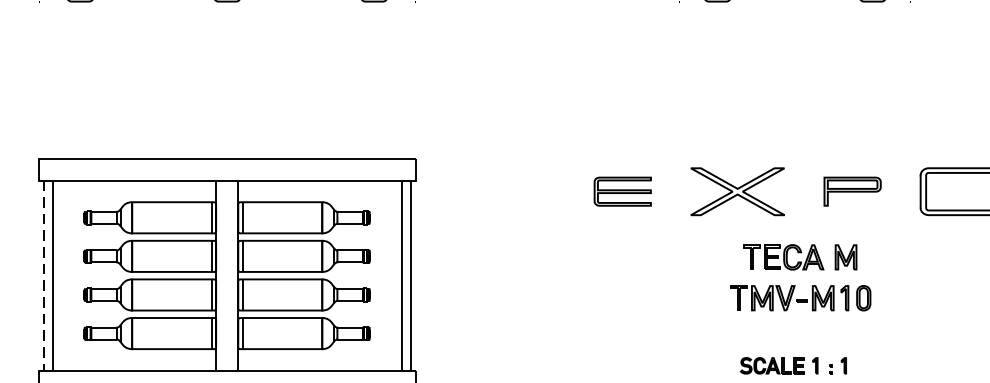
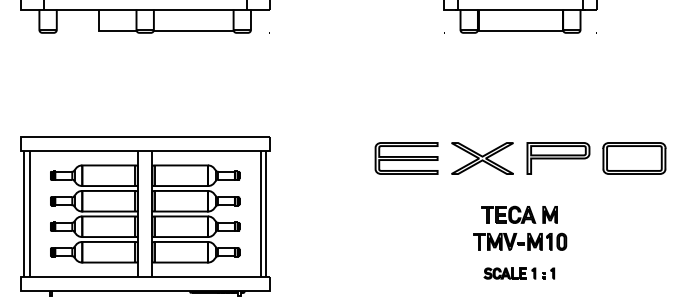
part: (622, 191) -> (406, 158), size x1.67
part: (852, 191) -> (558, 158), size x1.67
line: (44, 276) -> (24, 214), dashed -> solid
part: (801, 276) -> (520, 227), moved

